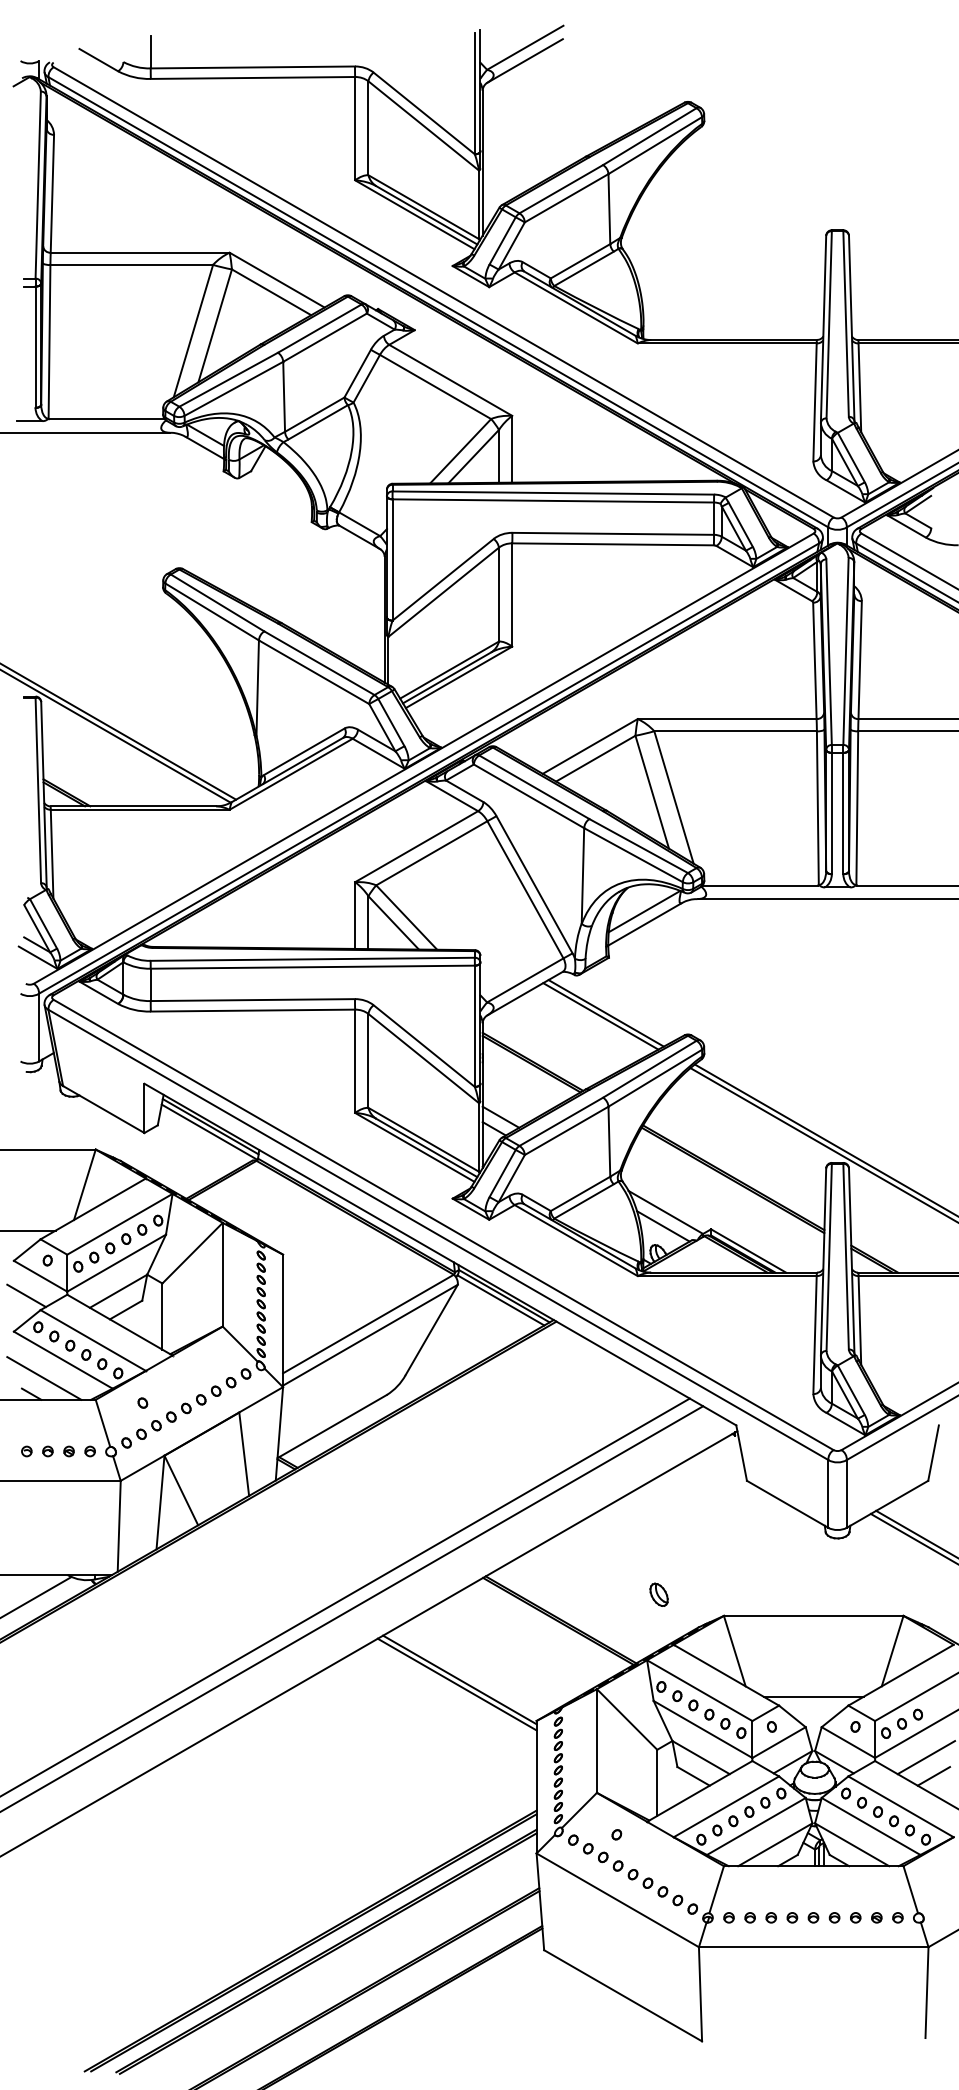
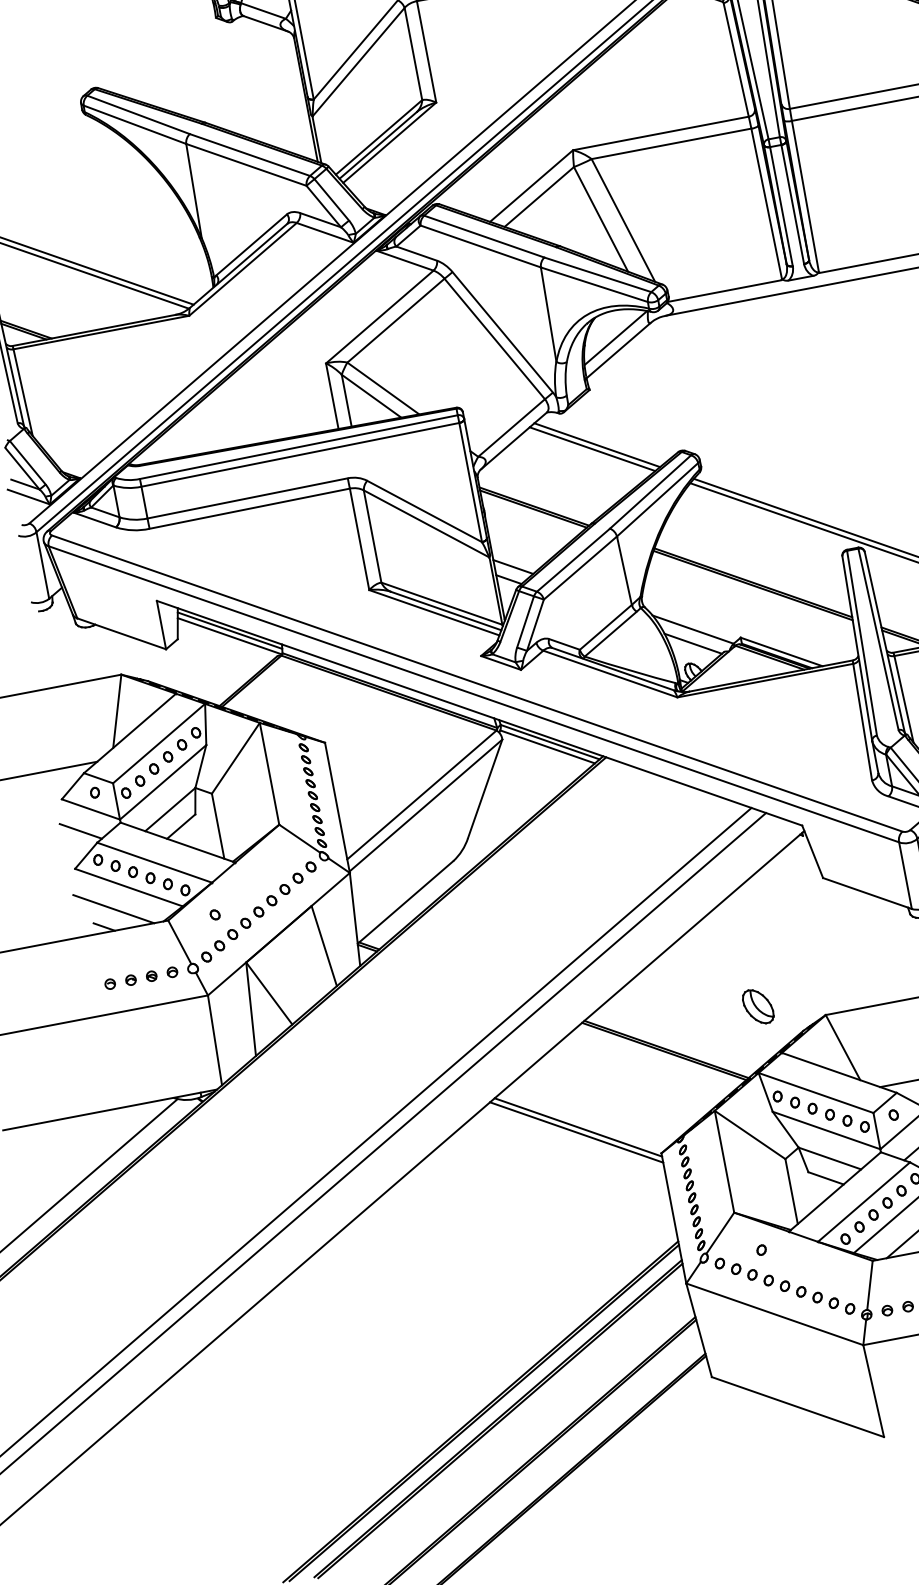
part: (658, 1594) -> (757, 1006), size x1.6

